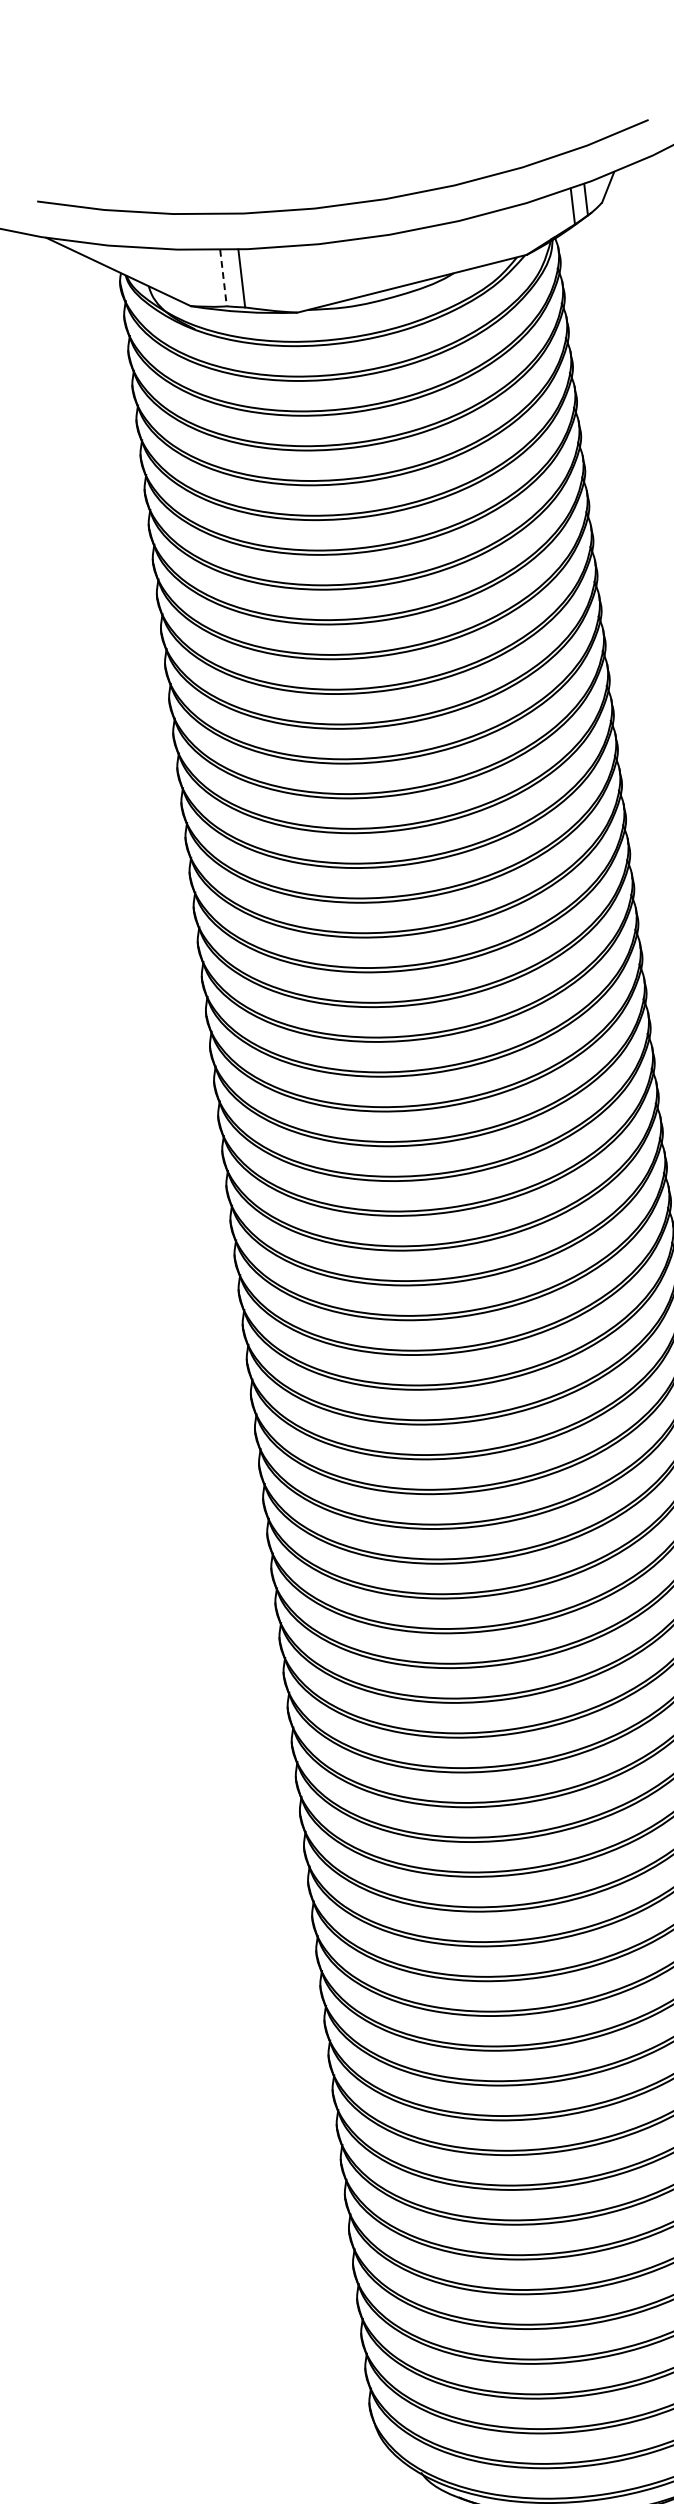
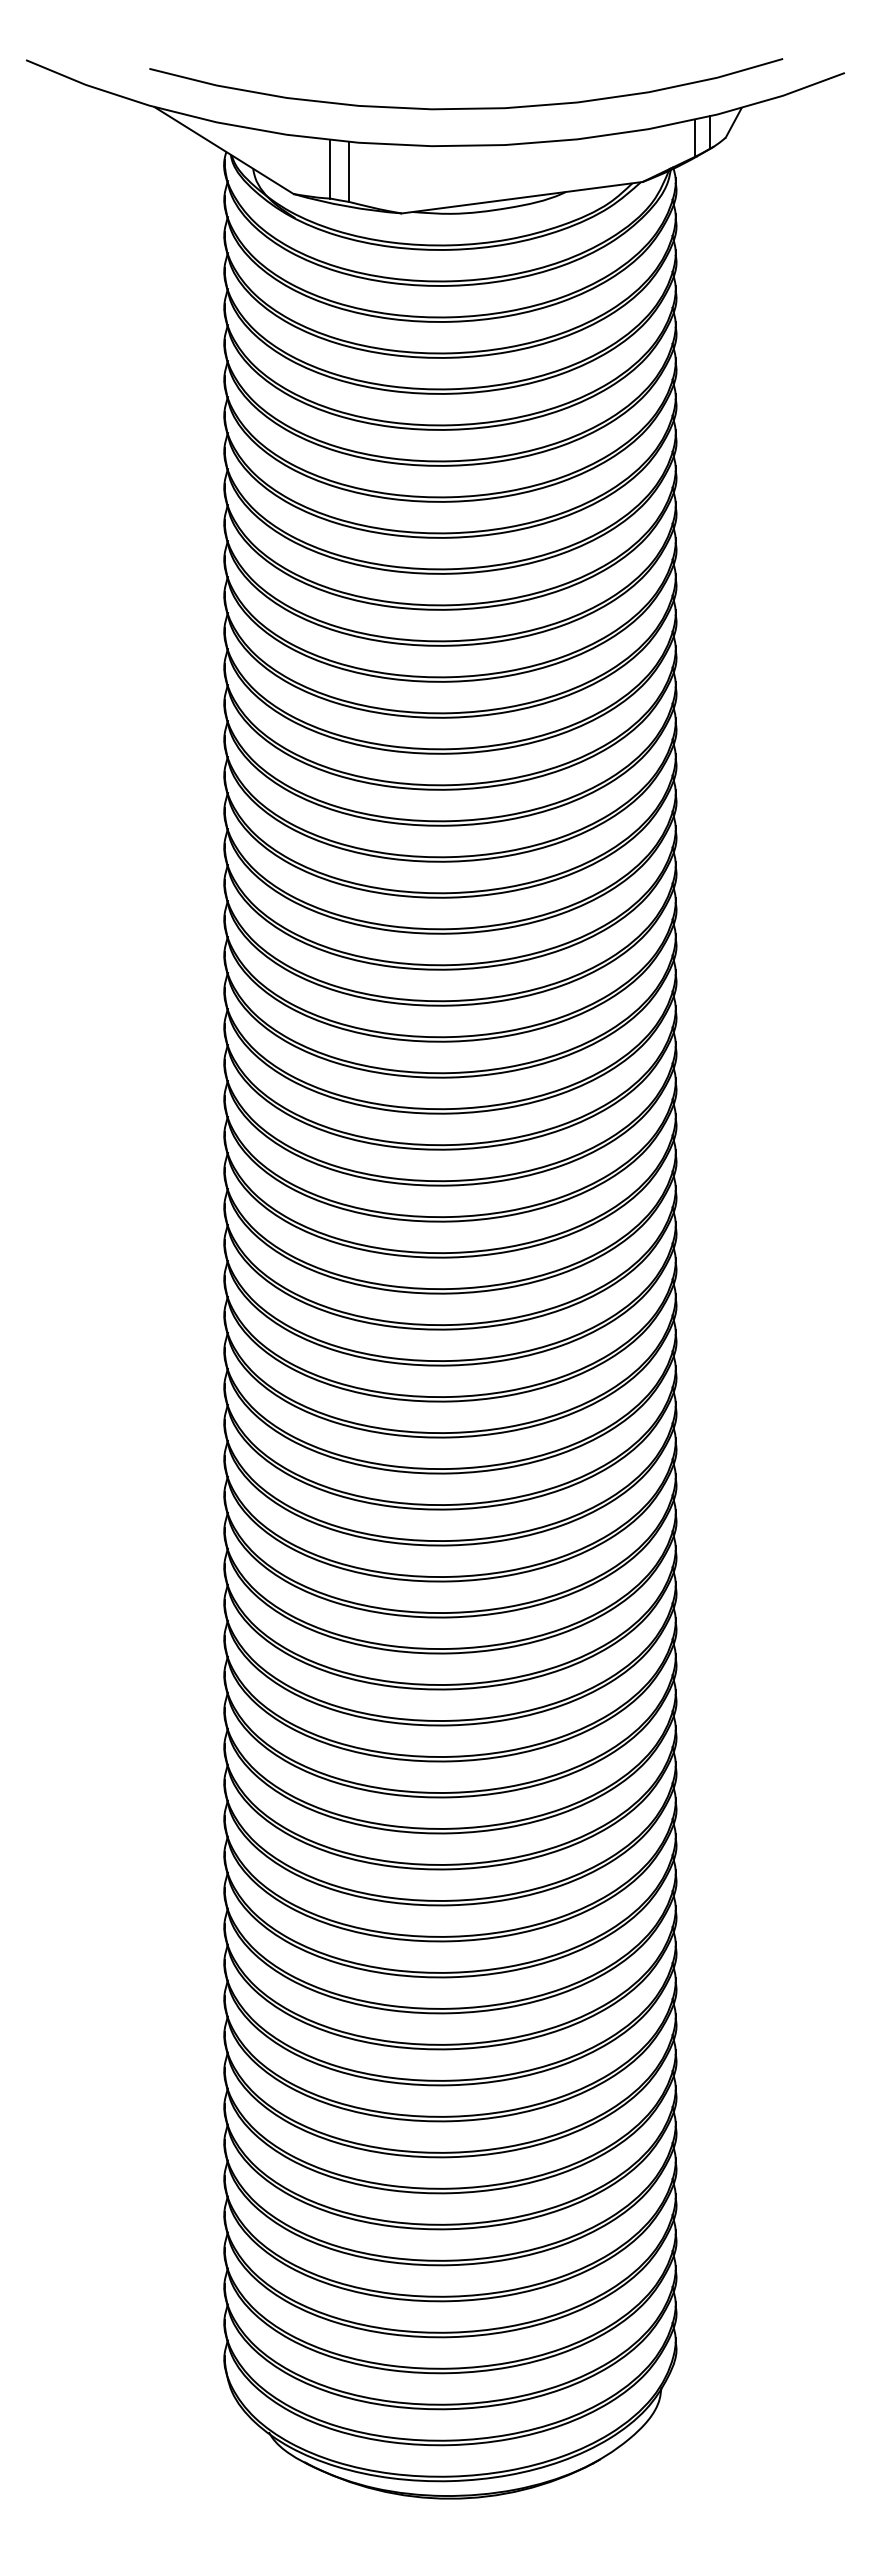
line: (223, 278) -> (330, 169), dashed -> solid

